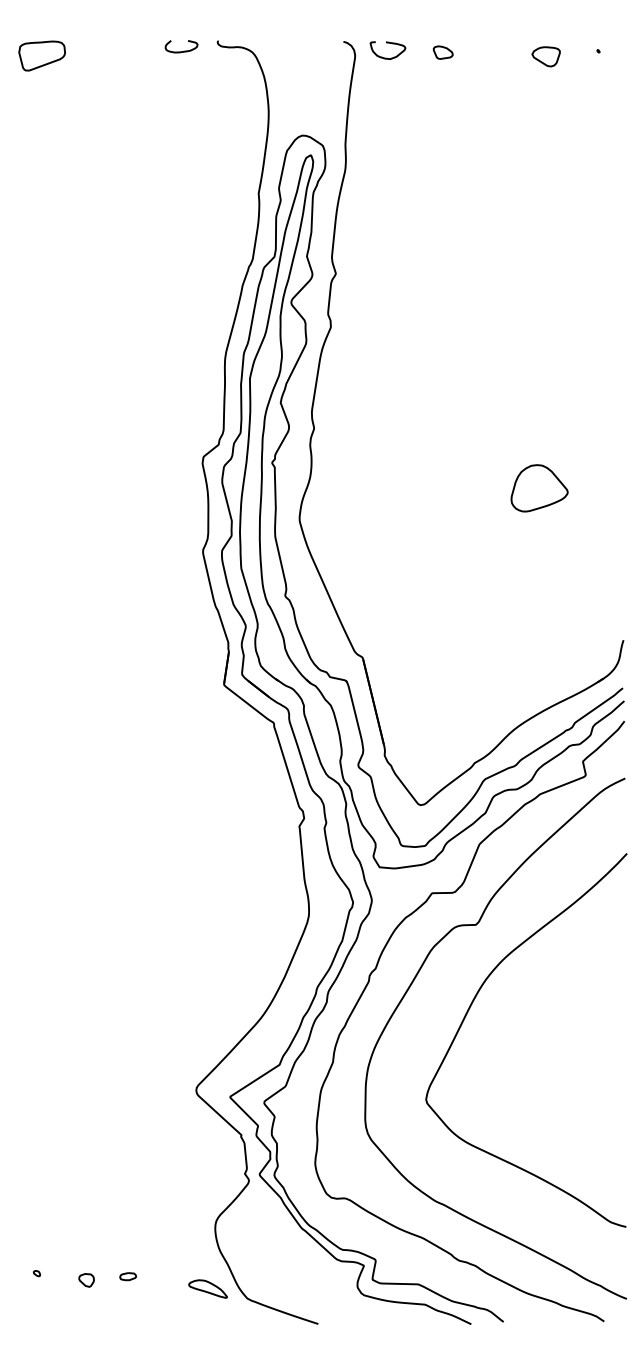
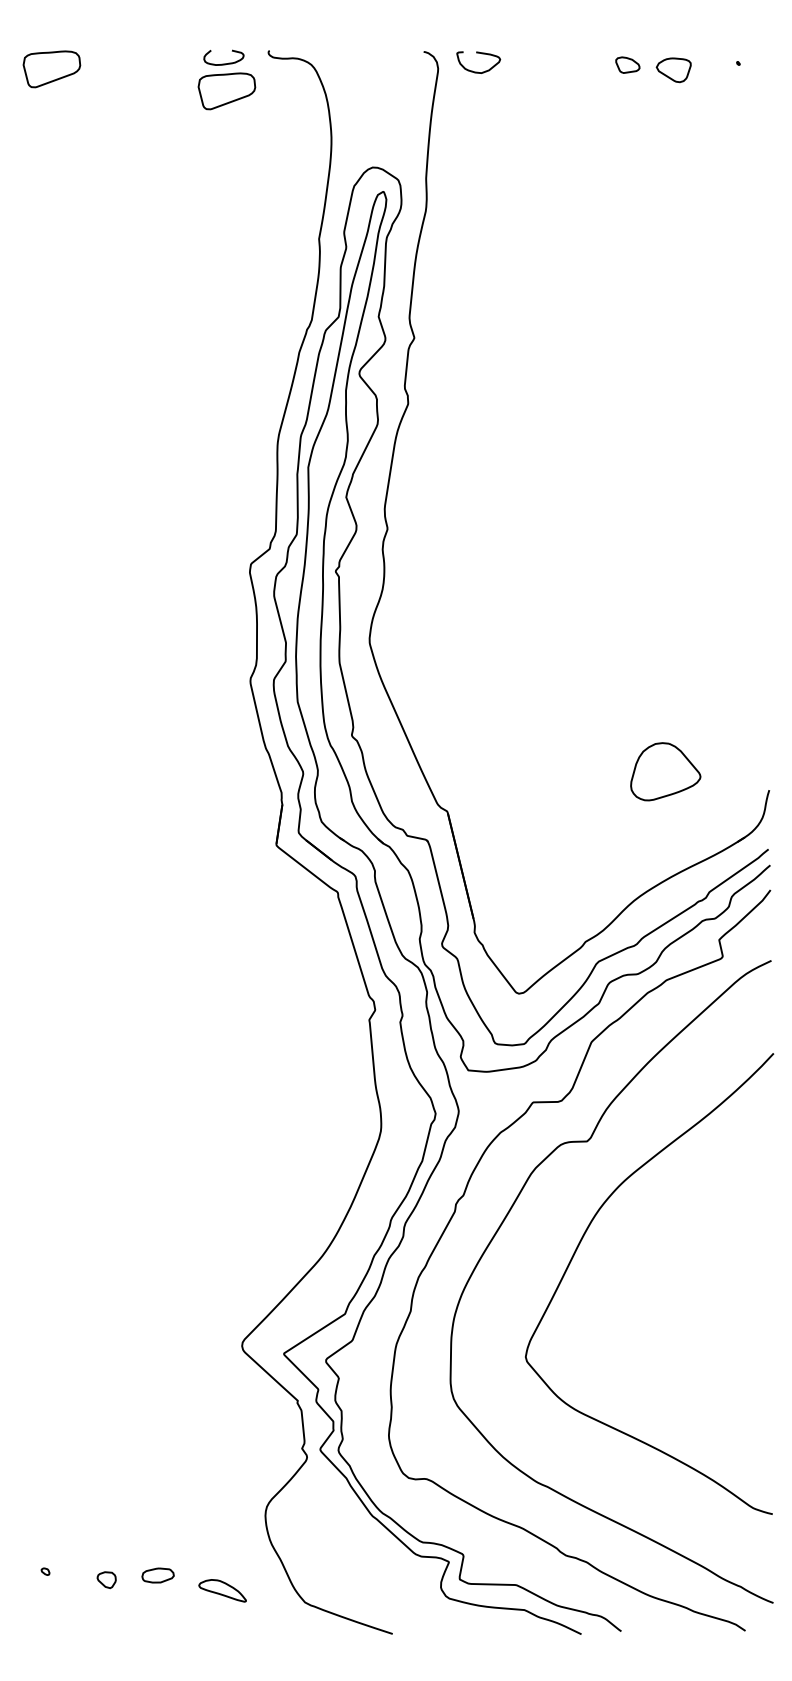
part: (442, 52) -> (627, 64), moved
part: (183, 74) -> (226, 91), added
part: (539, 488) -> (665, 771), moved
part: (127, 1276) -> (157, 1575), size x1.6
part: (207, 1288) -> (222, 1590), moved

